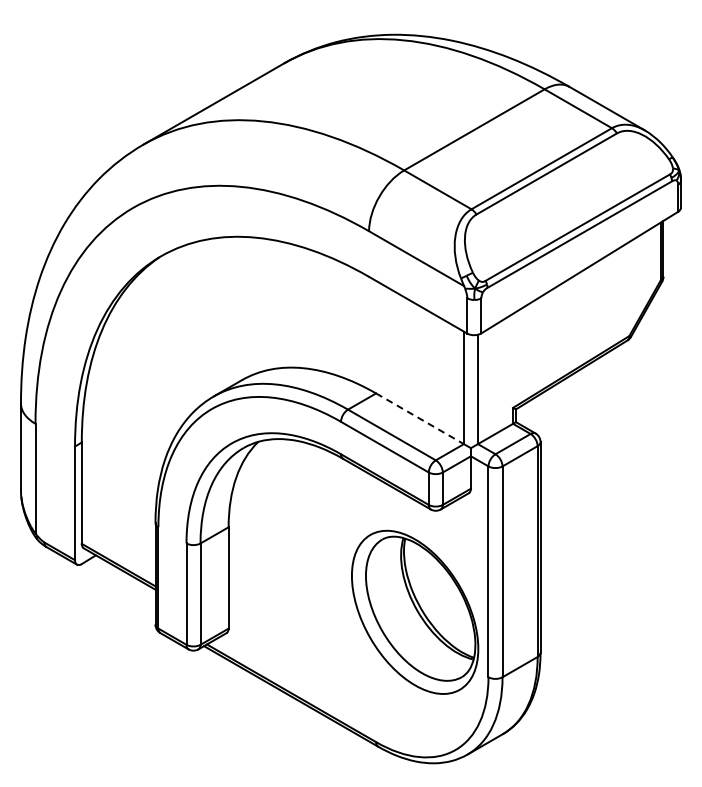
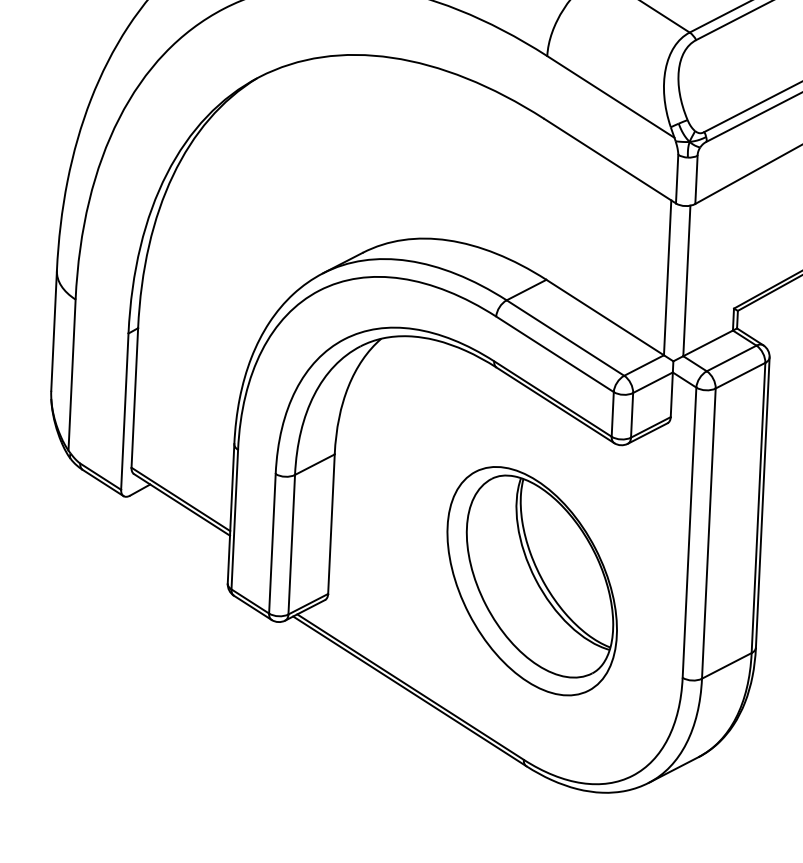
line: (420, 418) -> (605, 317), dashed -> solid
part: (415, 611) -> (532, 580), moved

